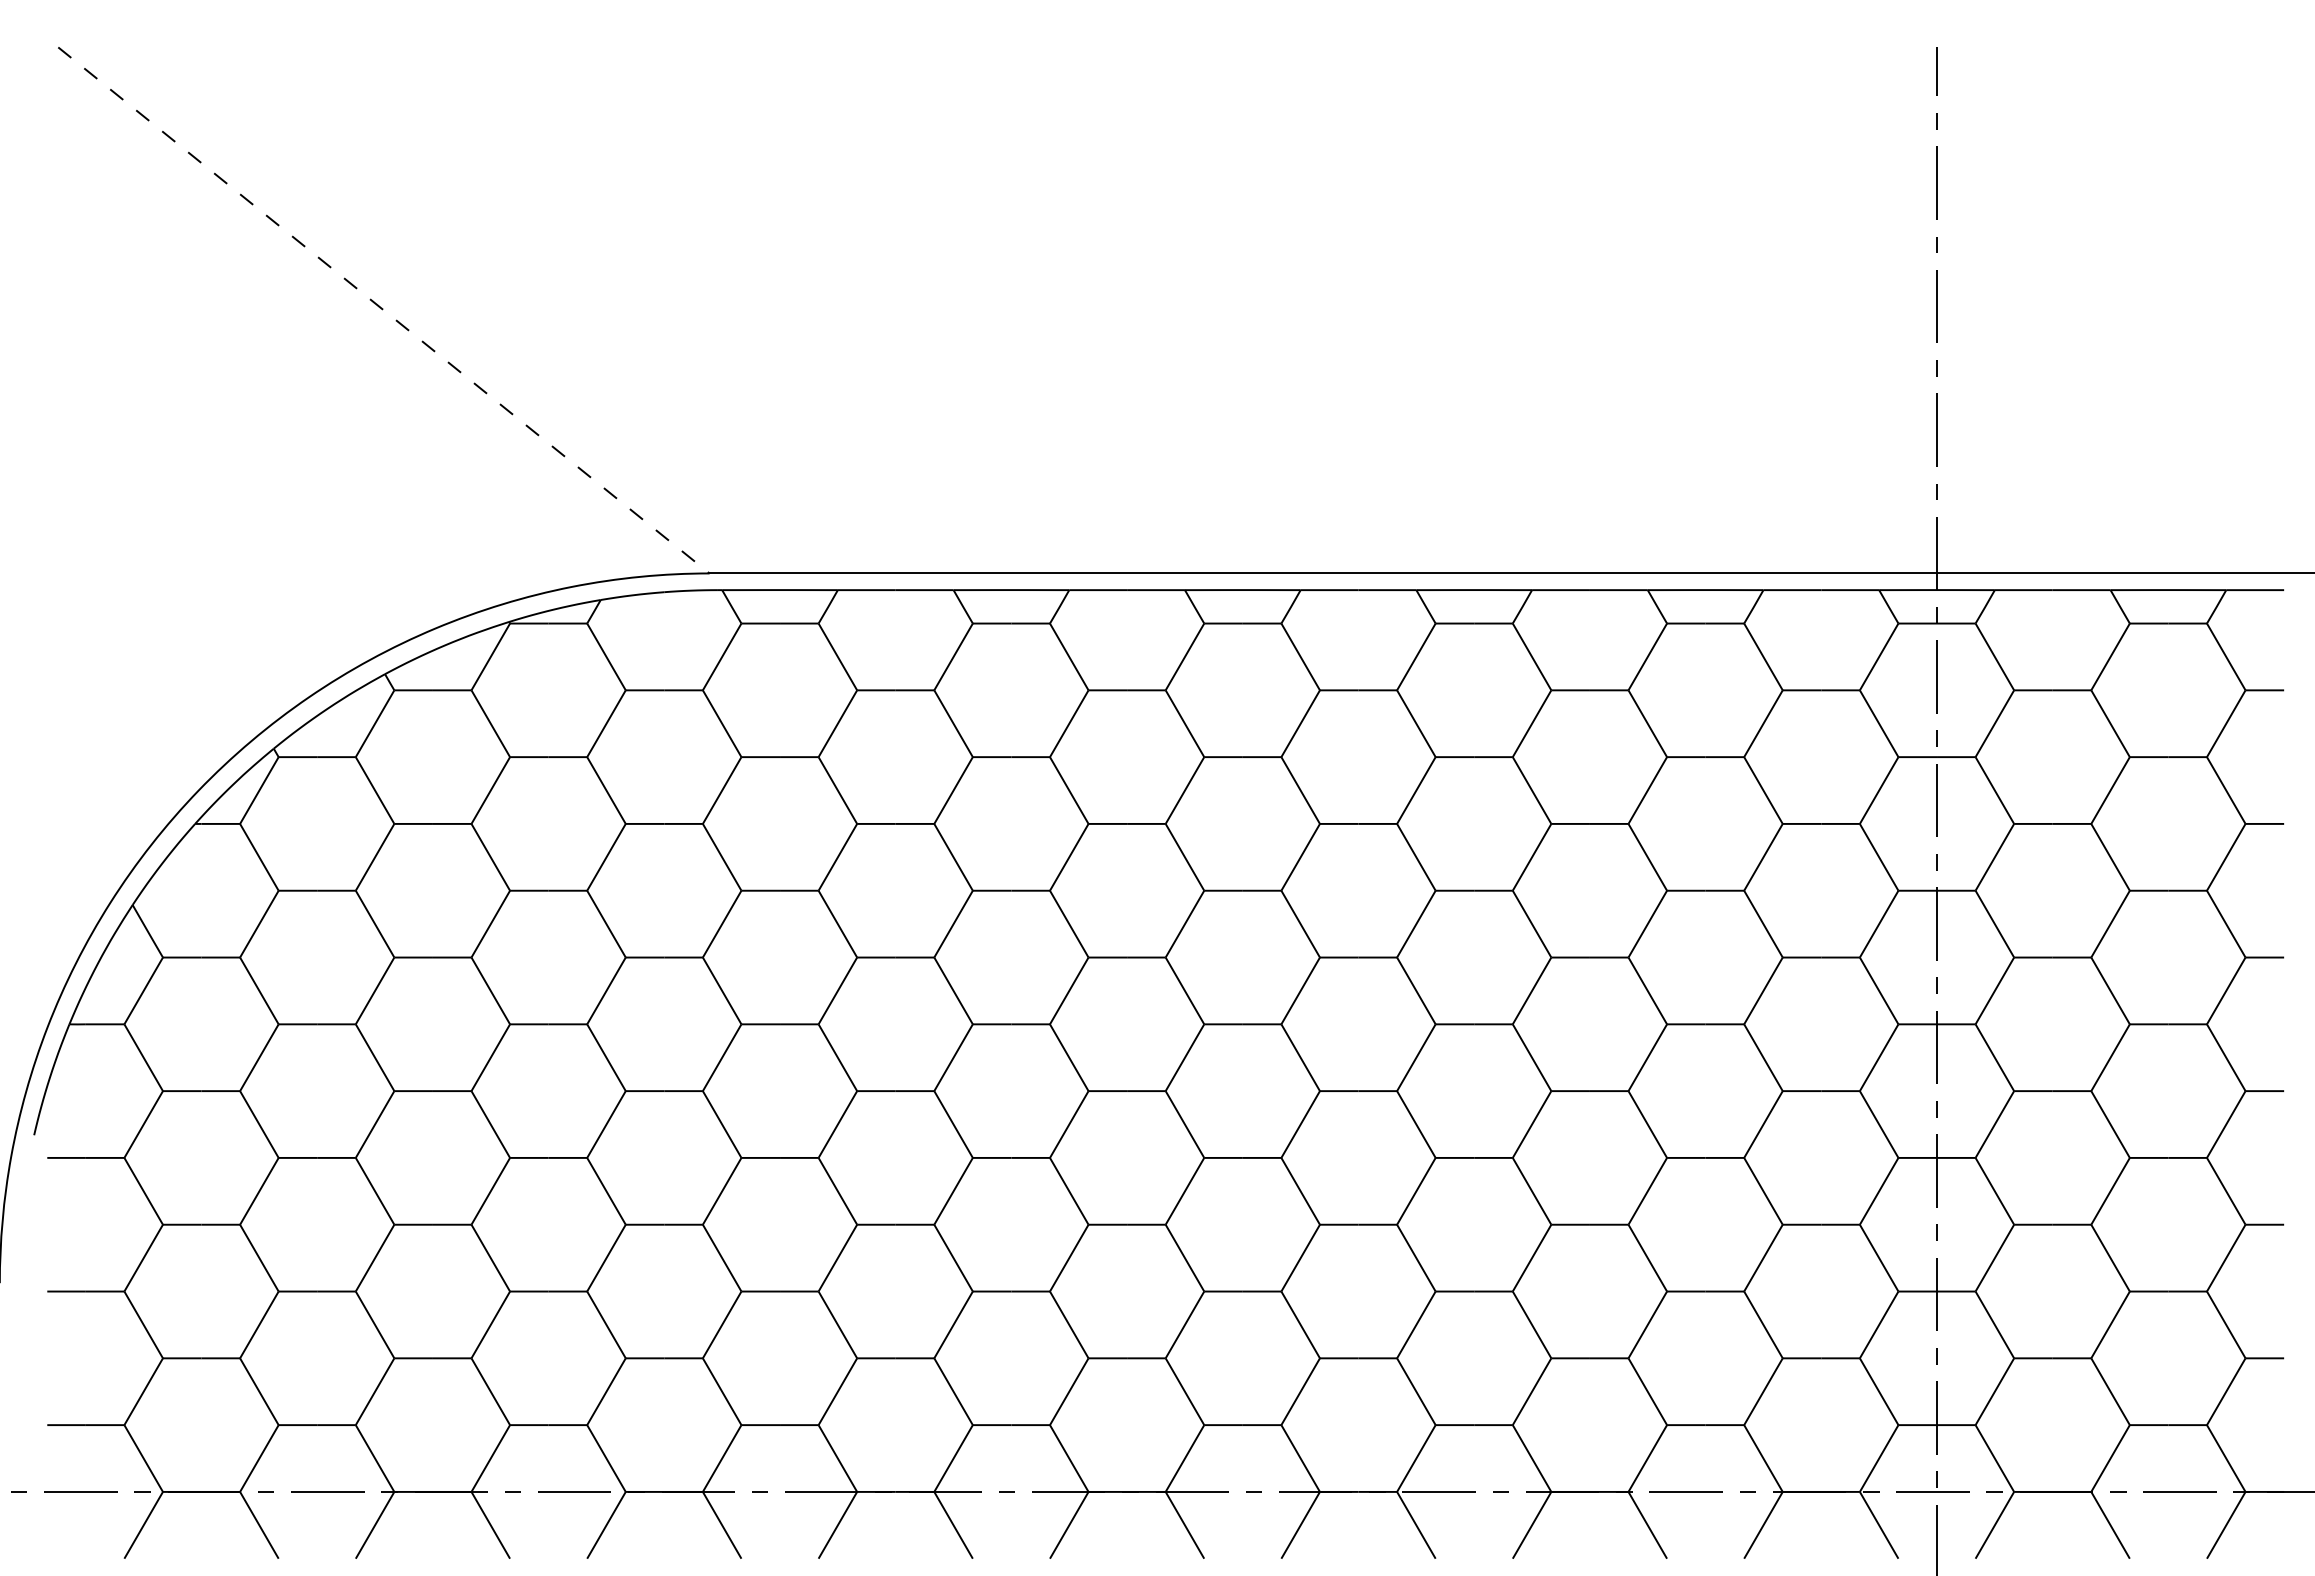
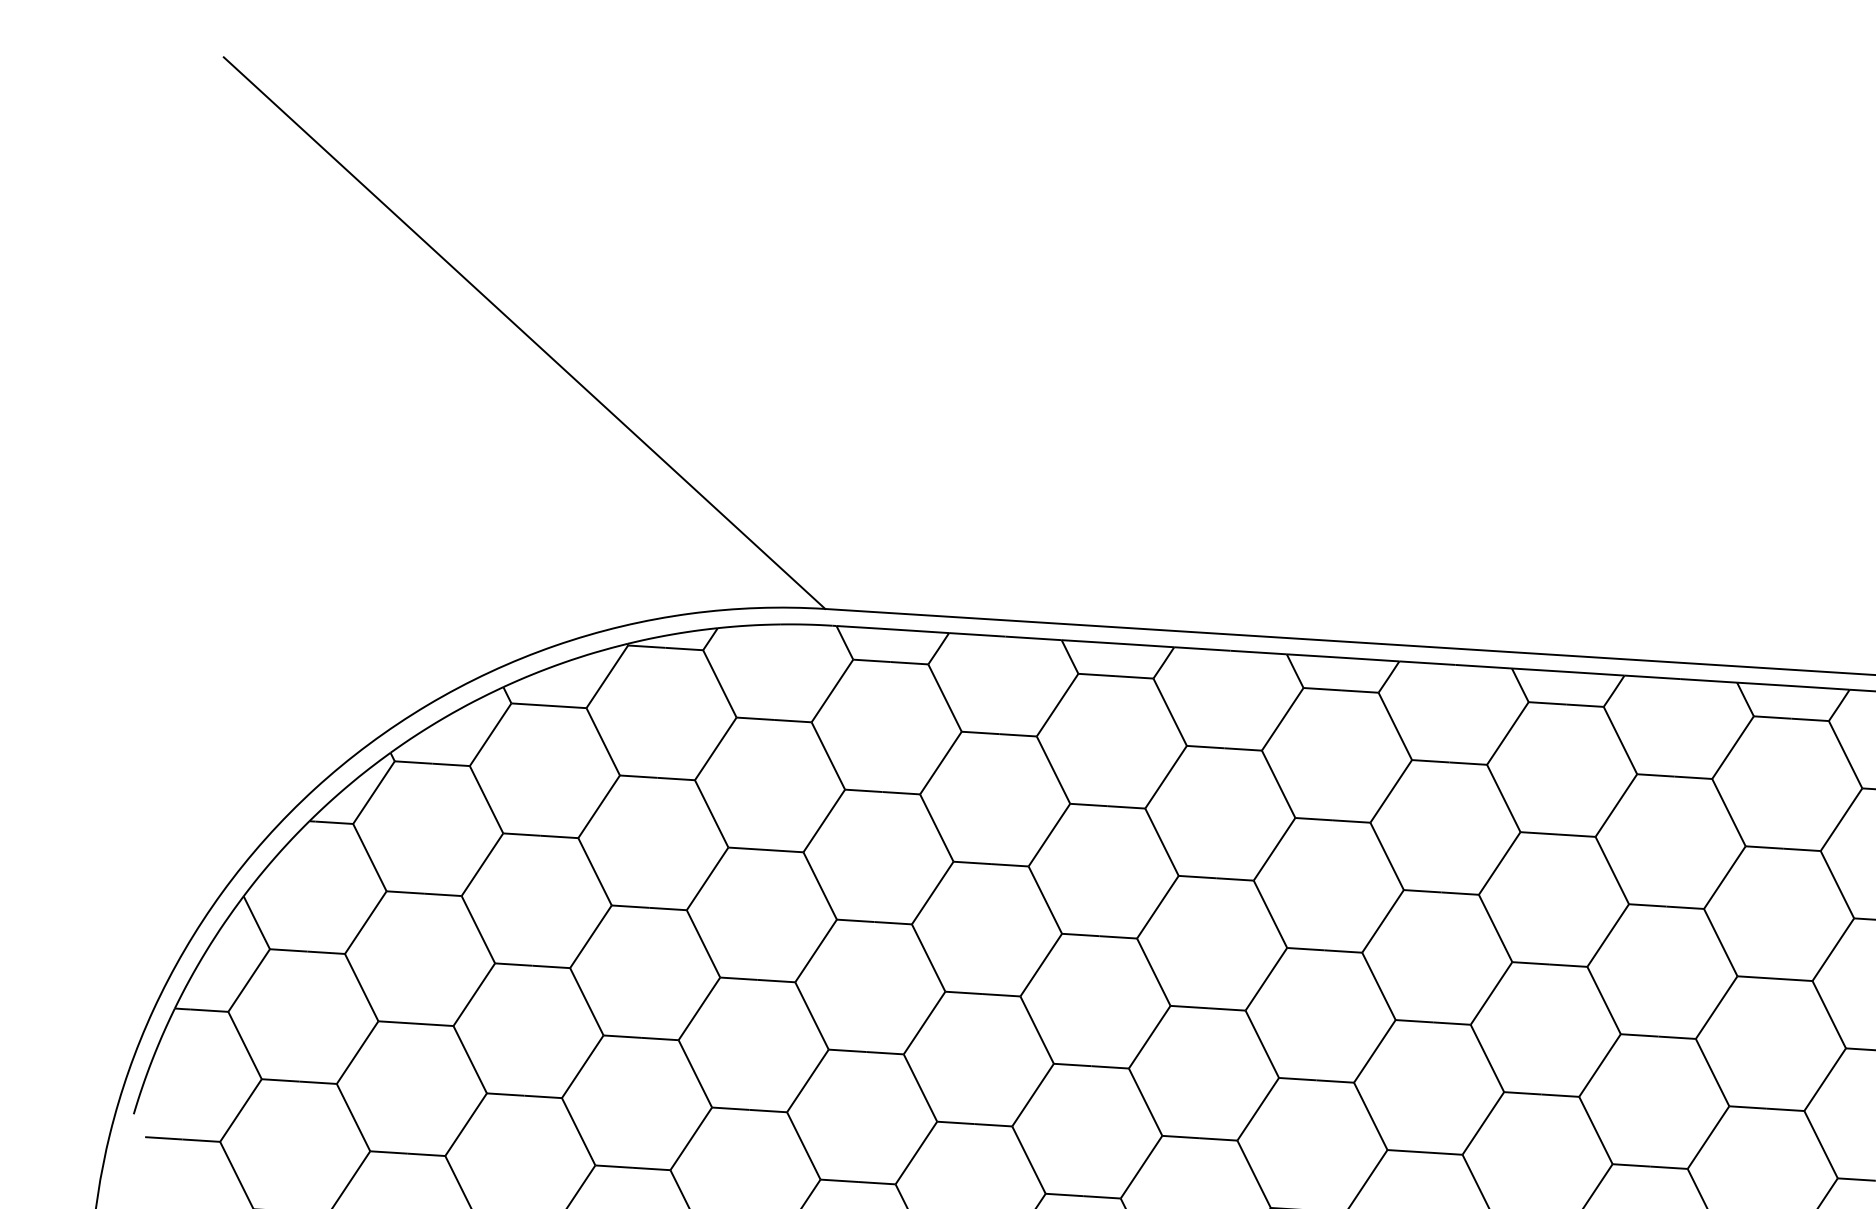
line: (383, 310) -> (524, 333), dashed -> solid

